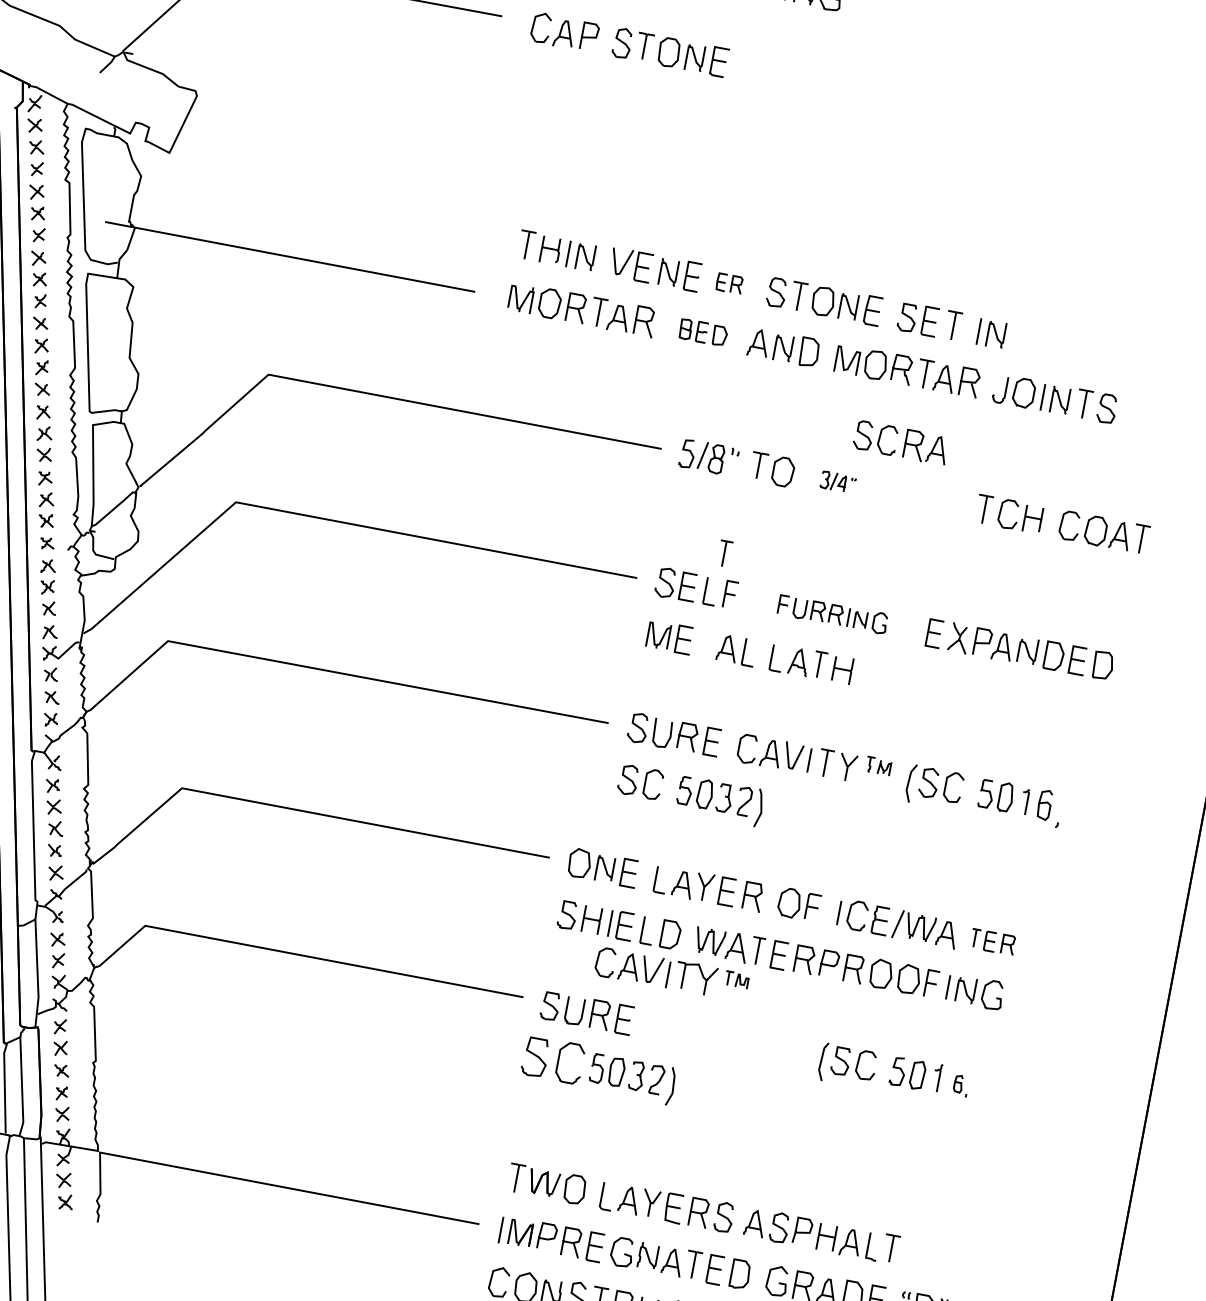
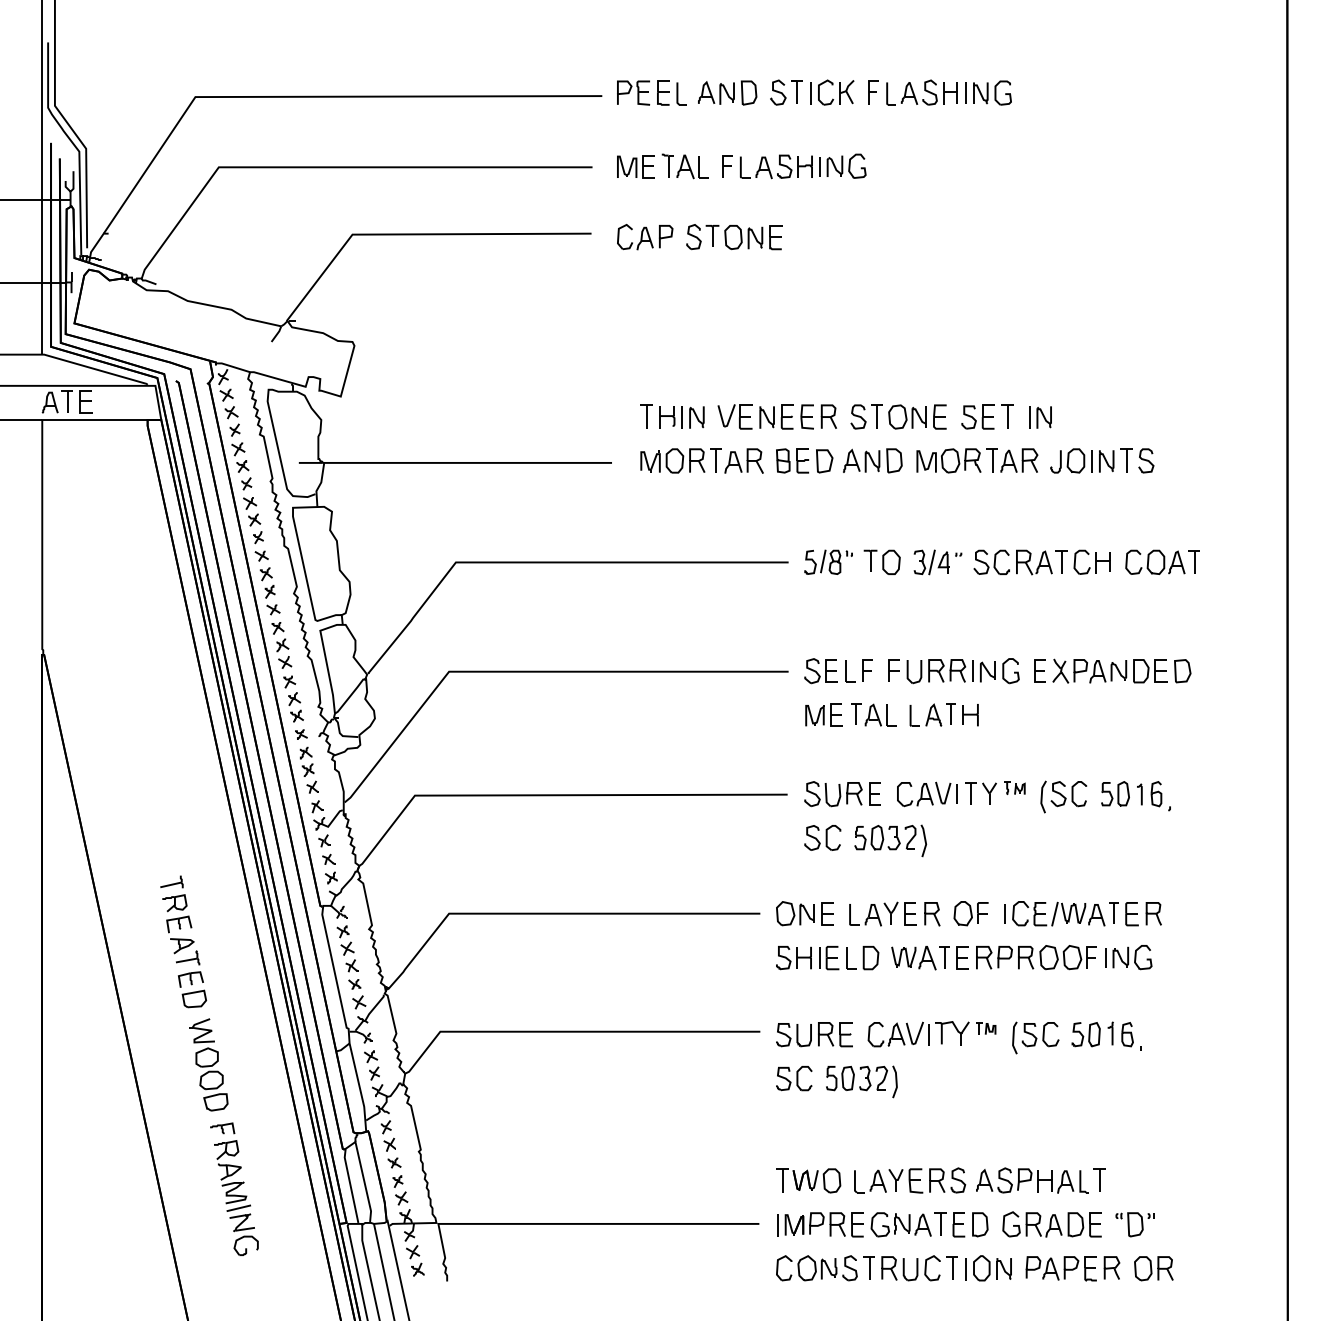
part: (729, 283) -> (818, 416), size x1.67
part: (703, 332) -> (804, 460), size x1.43
part: (900, 442) -> (1012, 562), moved
part: (837, 482) -> (937, 562), size x1.67
part: (725, 552) -> (856, 713), moved
part: (832, 614) -> (953, 671), size x1.43
part: (993, 942) -> (1135, 914), size x1.43
part: (671, 974) -> (931, 1034), moved
part: (553, 1060) -> (794, 1078), size x0.71
part: (961, 1085) -> (1131, 1036), size x1.67

